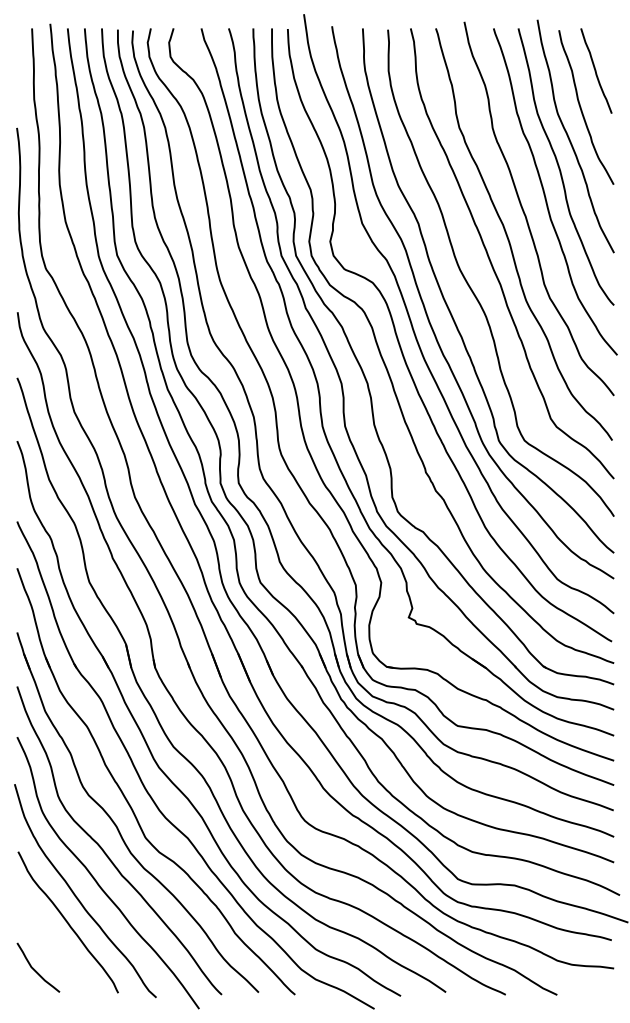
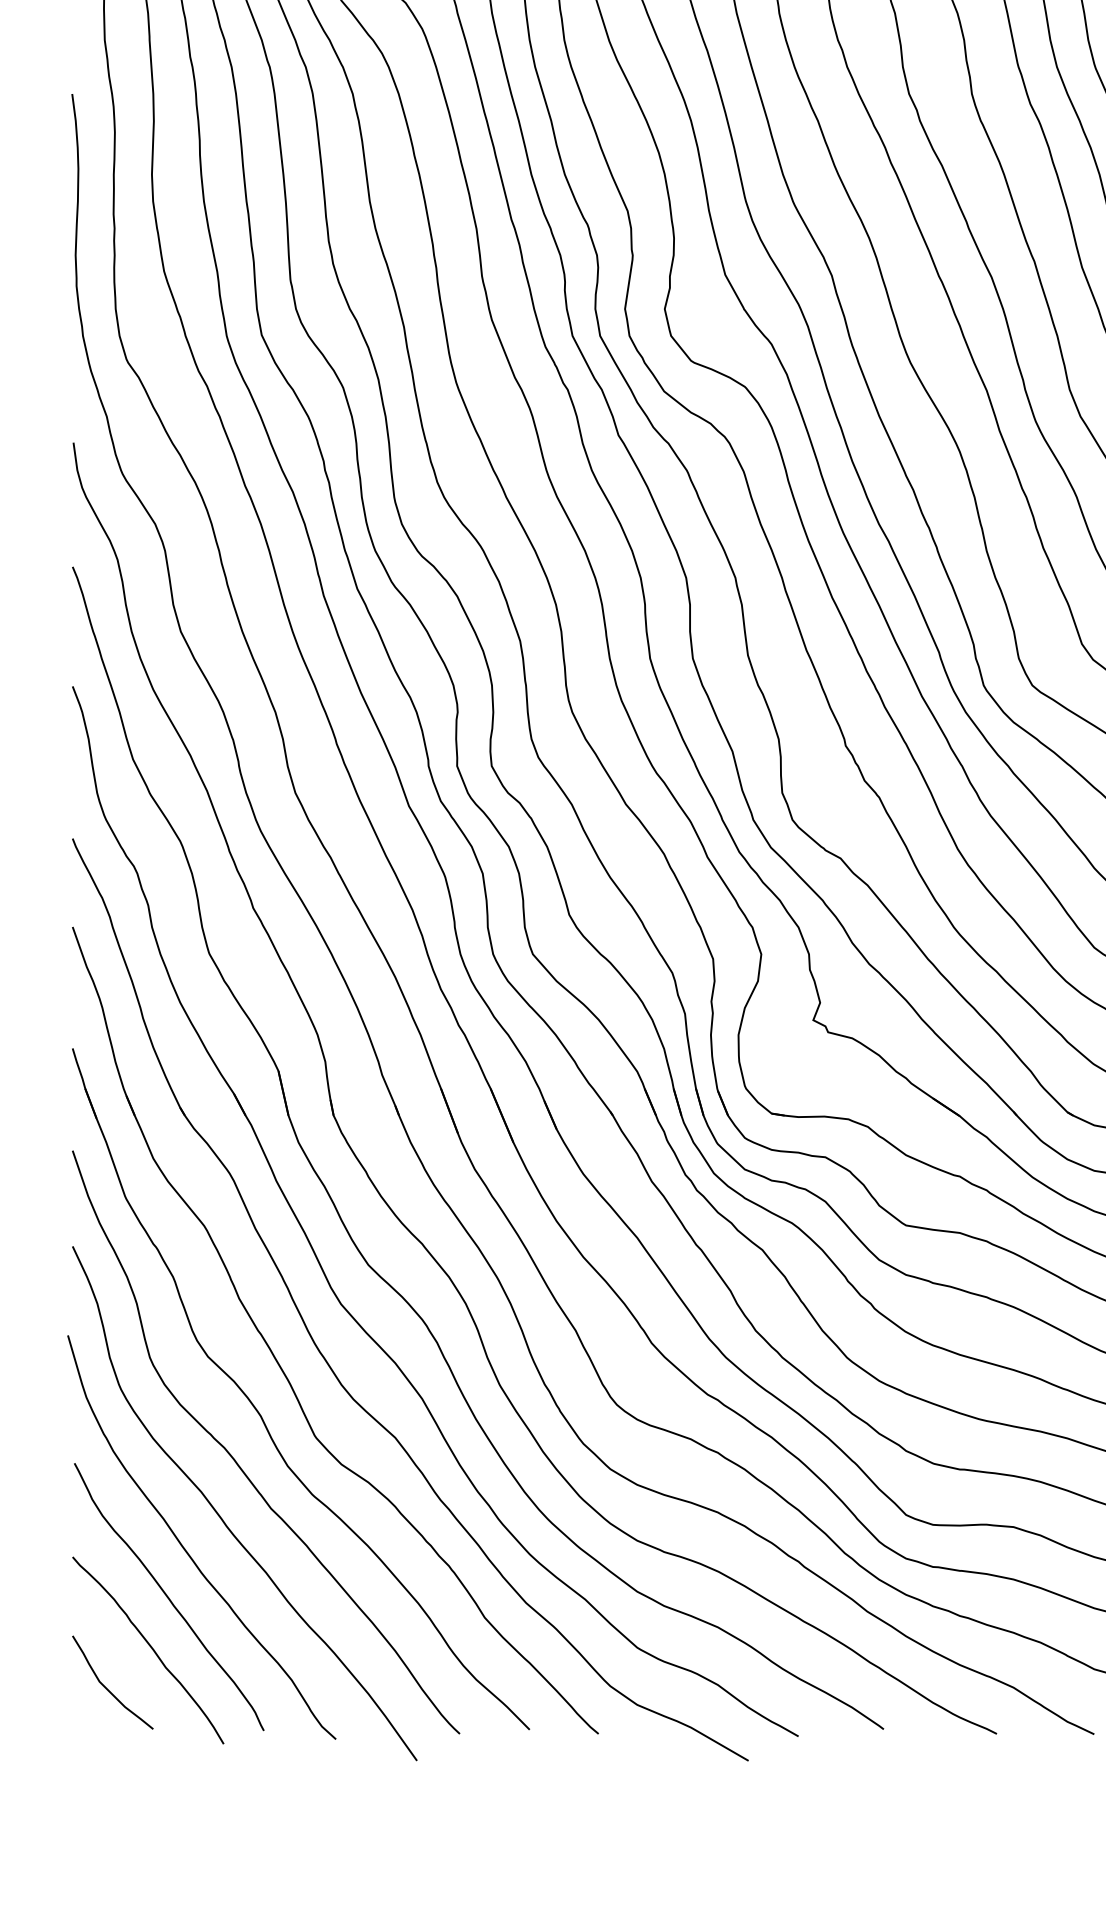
curve: (58, 950) -> (150, 1650), added

